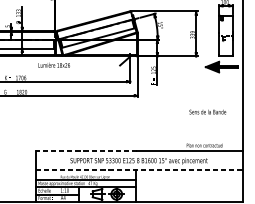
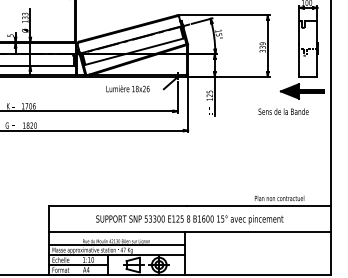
text: (53, 64) -> (127, 88), moved
text: (207, 111) -> (283, 111), moved
line: (86, 151) -> (118, 206), dashed -> solid
line: (139, 170) -> (190, 232), dashed -> solid

